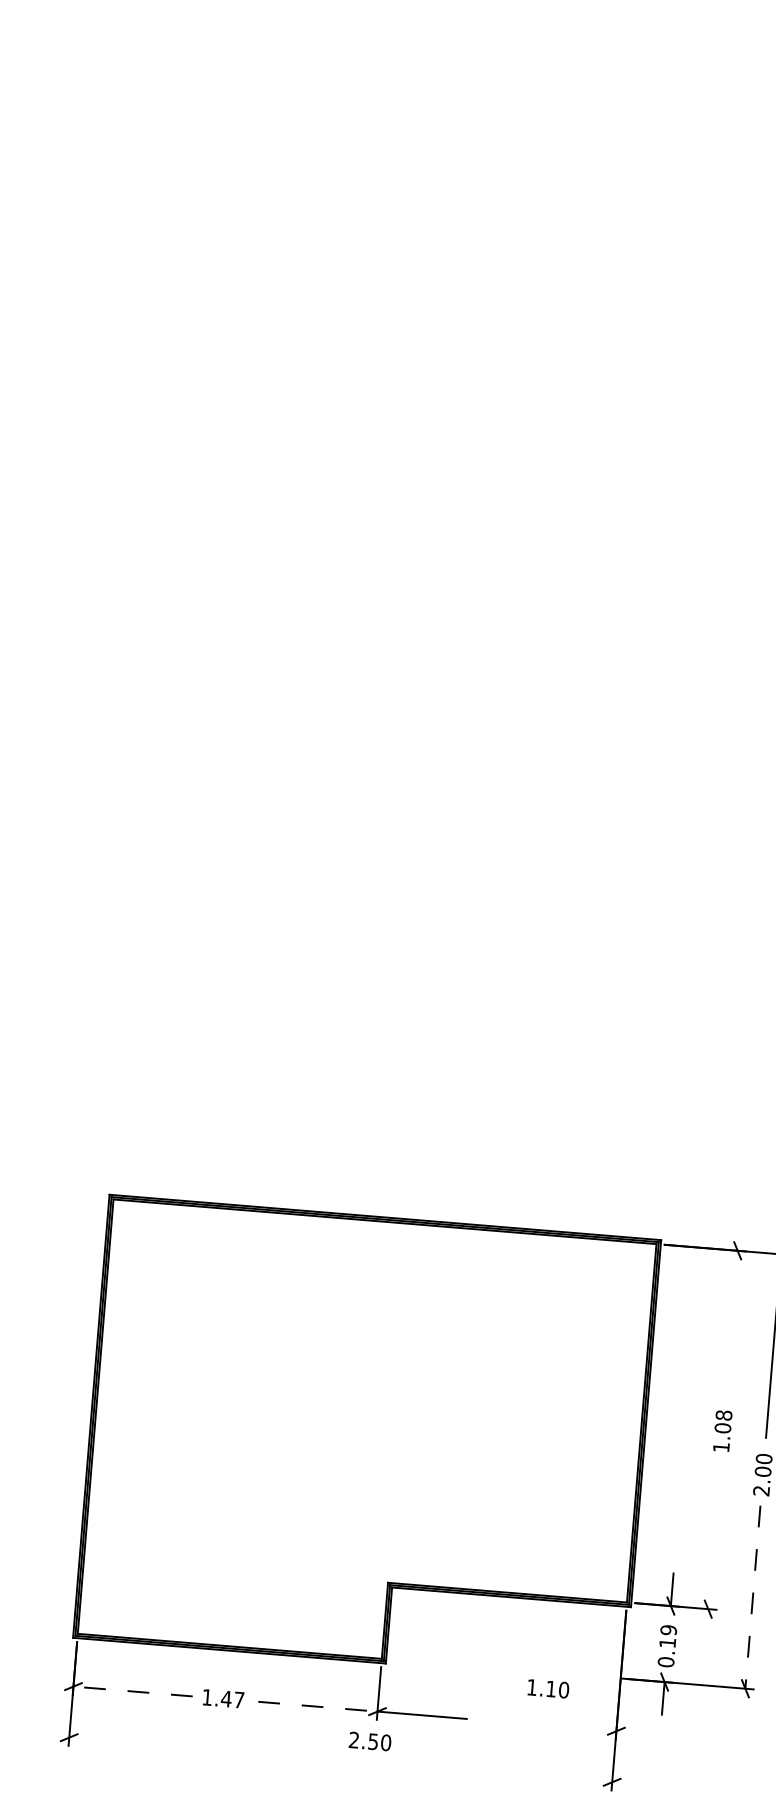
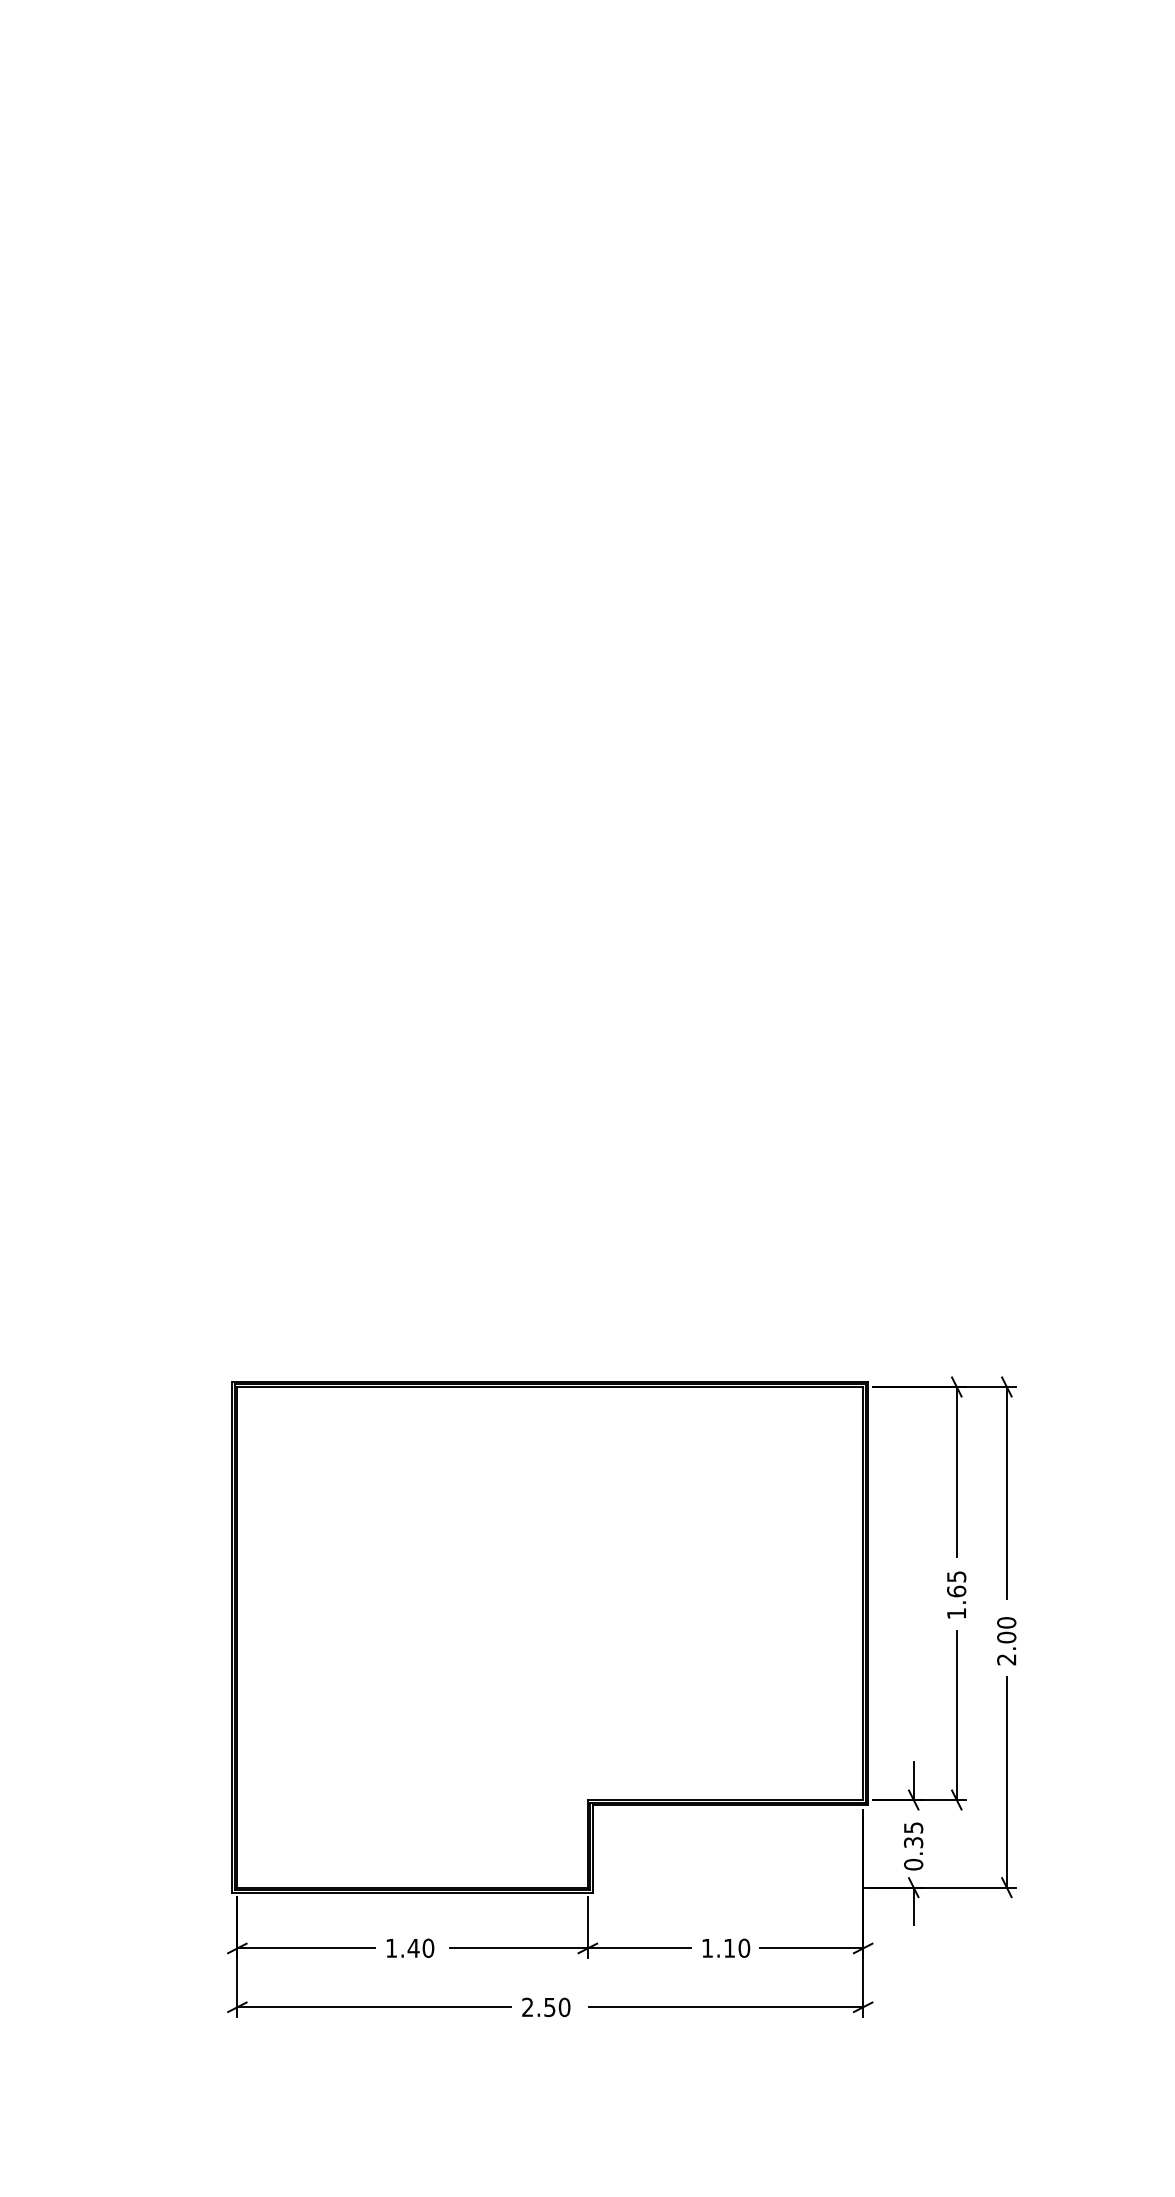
line: (731, 1324) -> (956, 1471), added
text: (723, 1422) -> (956, 1584), 1.08 -> 1.65
line: (714, 1535) -> (956, 1715), added
line: (752, 1597) -> (1006, 1782), dashed -> solid
text: (668, 1636) -> (913, 1835), 0.19 -> 0.35
text: (548, 1688) -> (726, 1947), moved
line: (133, 1691) -> (306, 1948), dashed -> solid
text: (239, 1699) -> (428, 1947), 1.47 -> 1.40
line: (318, 1706) -> (519, 1948), dashed -> solid
line: (571, 1727) -> (811, 1948), added
text: (370, 1741) -> (546, 2007), moved
line: (187, 1747) -> (373, 2007), added
line: (493, 1772) -> (726, 2007), added

